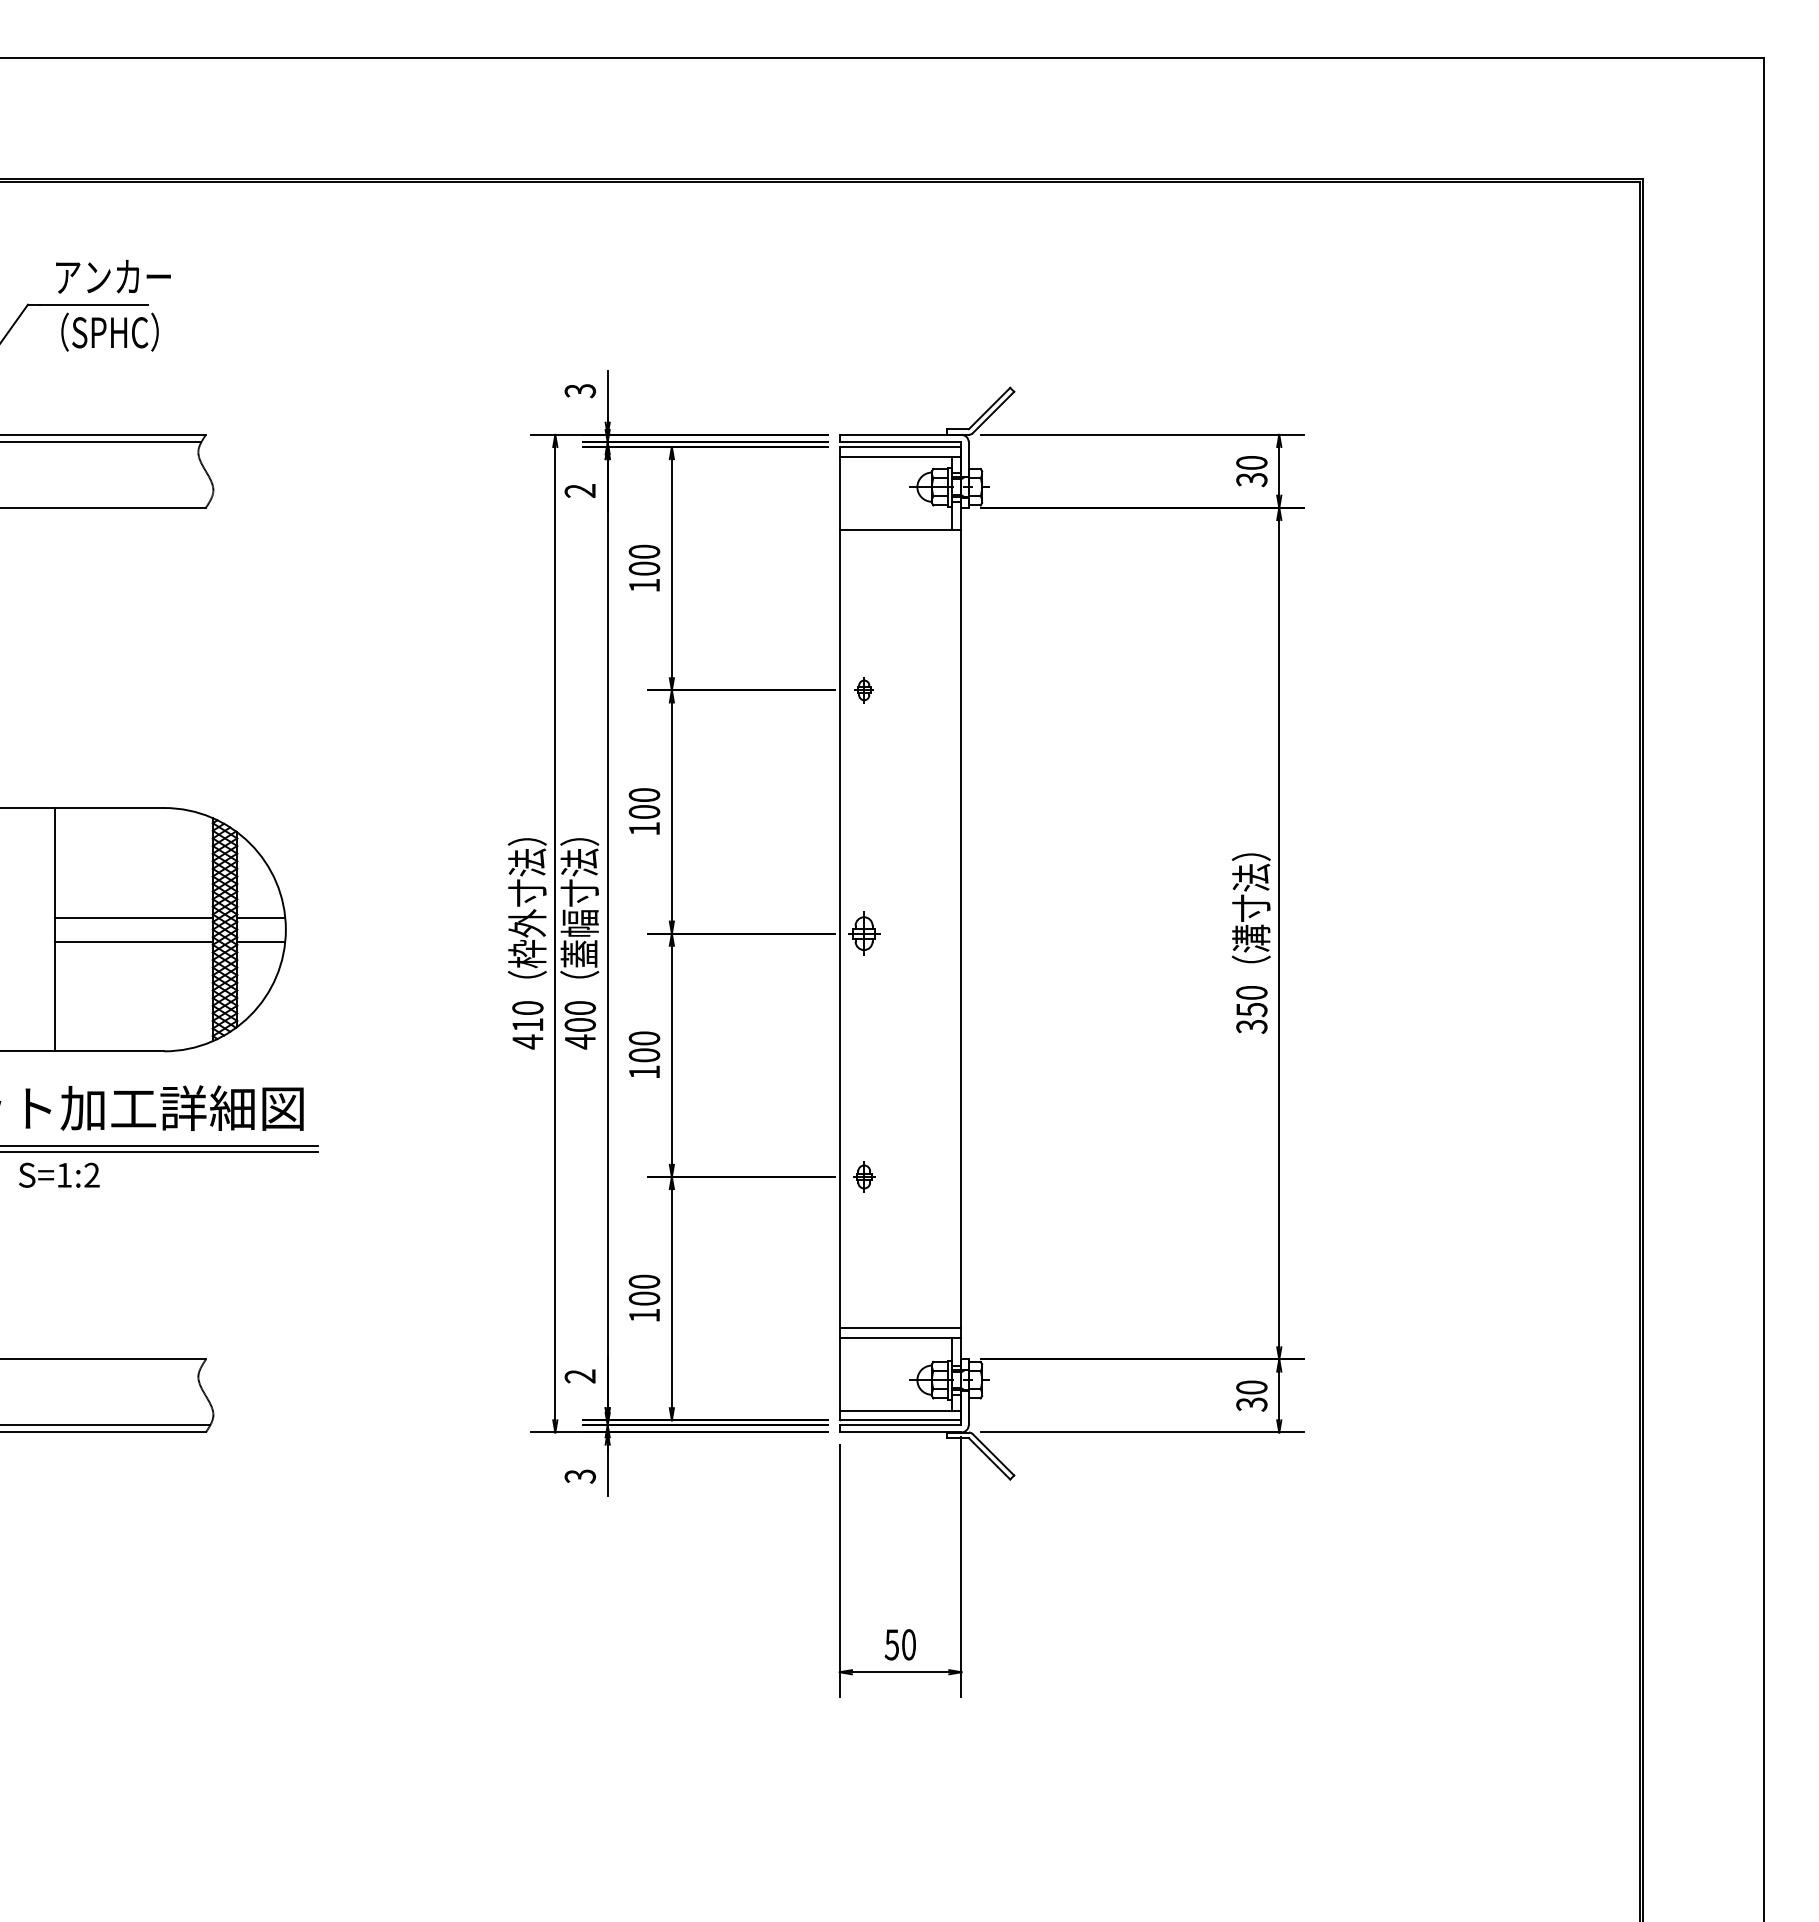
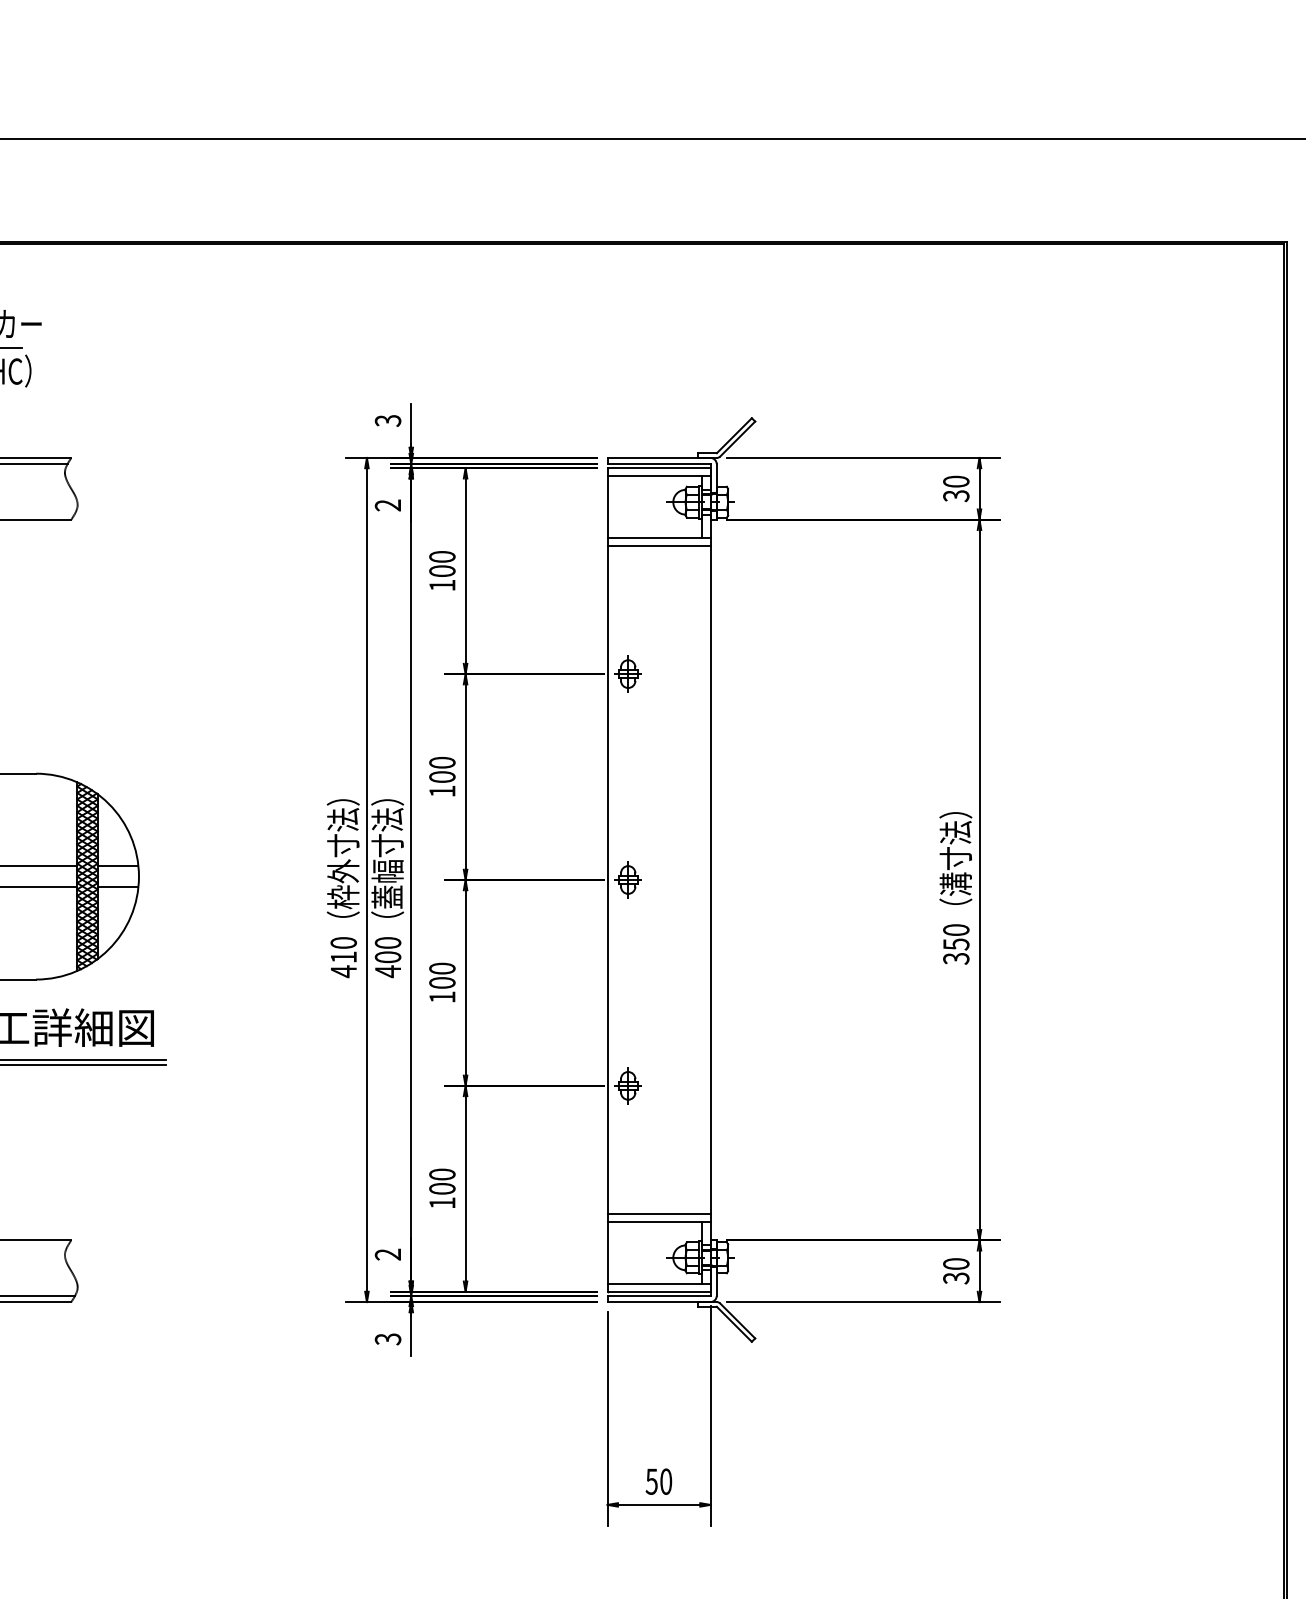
line: (900, 539) -> (659, 546), added
part: (864, 690) -> (628, 674), size x1.67
part: (864, 1176) -> (628, 1085), size x1.43

